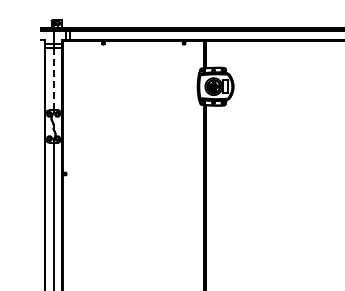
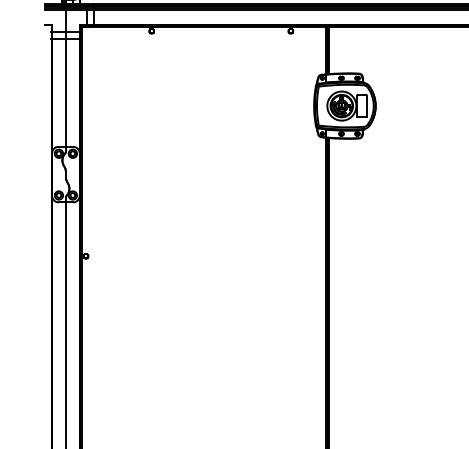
line: (53, 78) -> (65, 91), dashed -> solid

